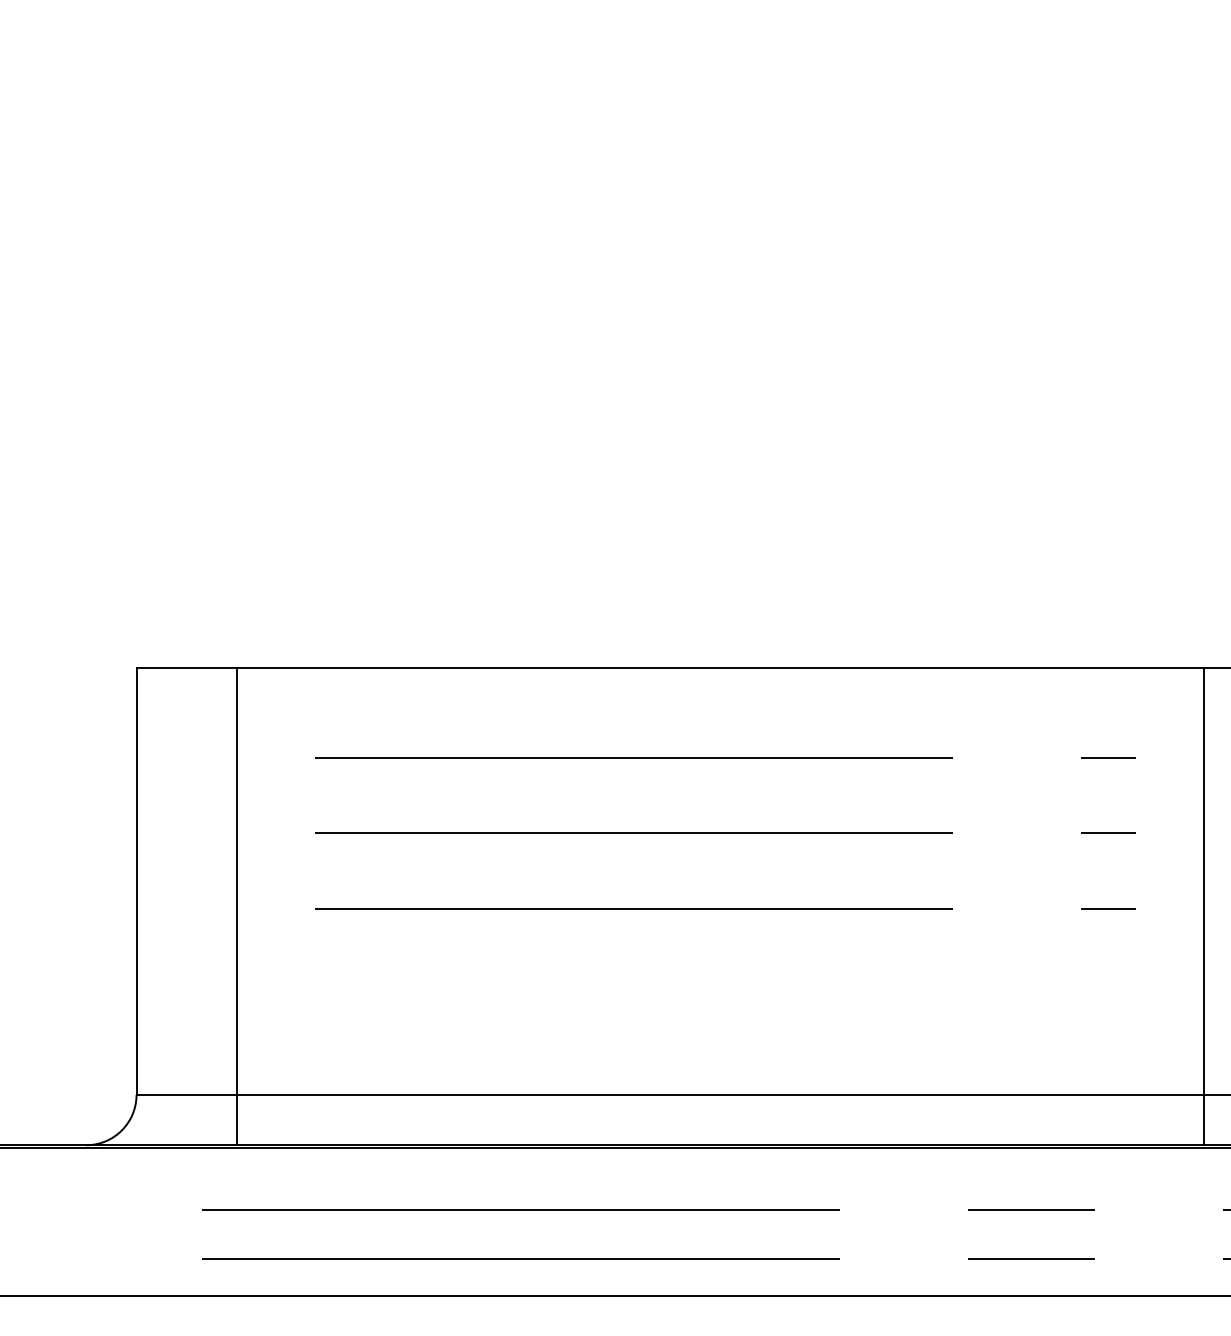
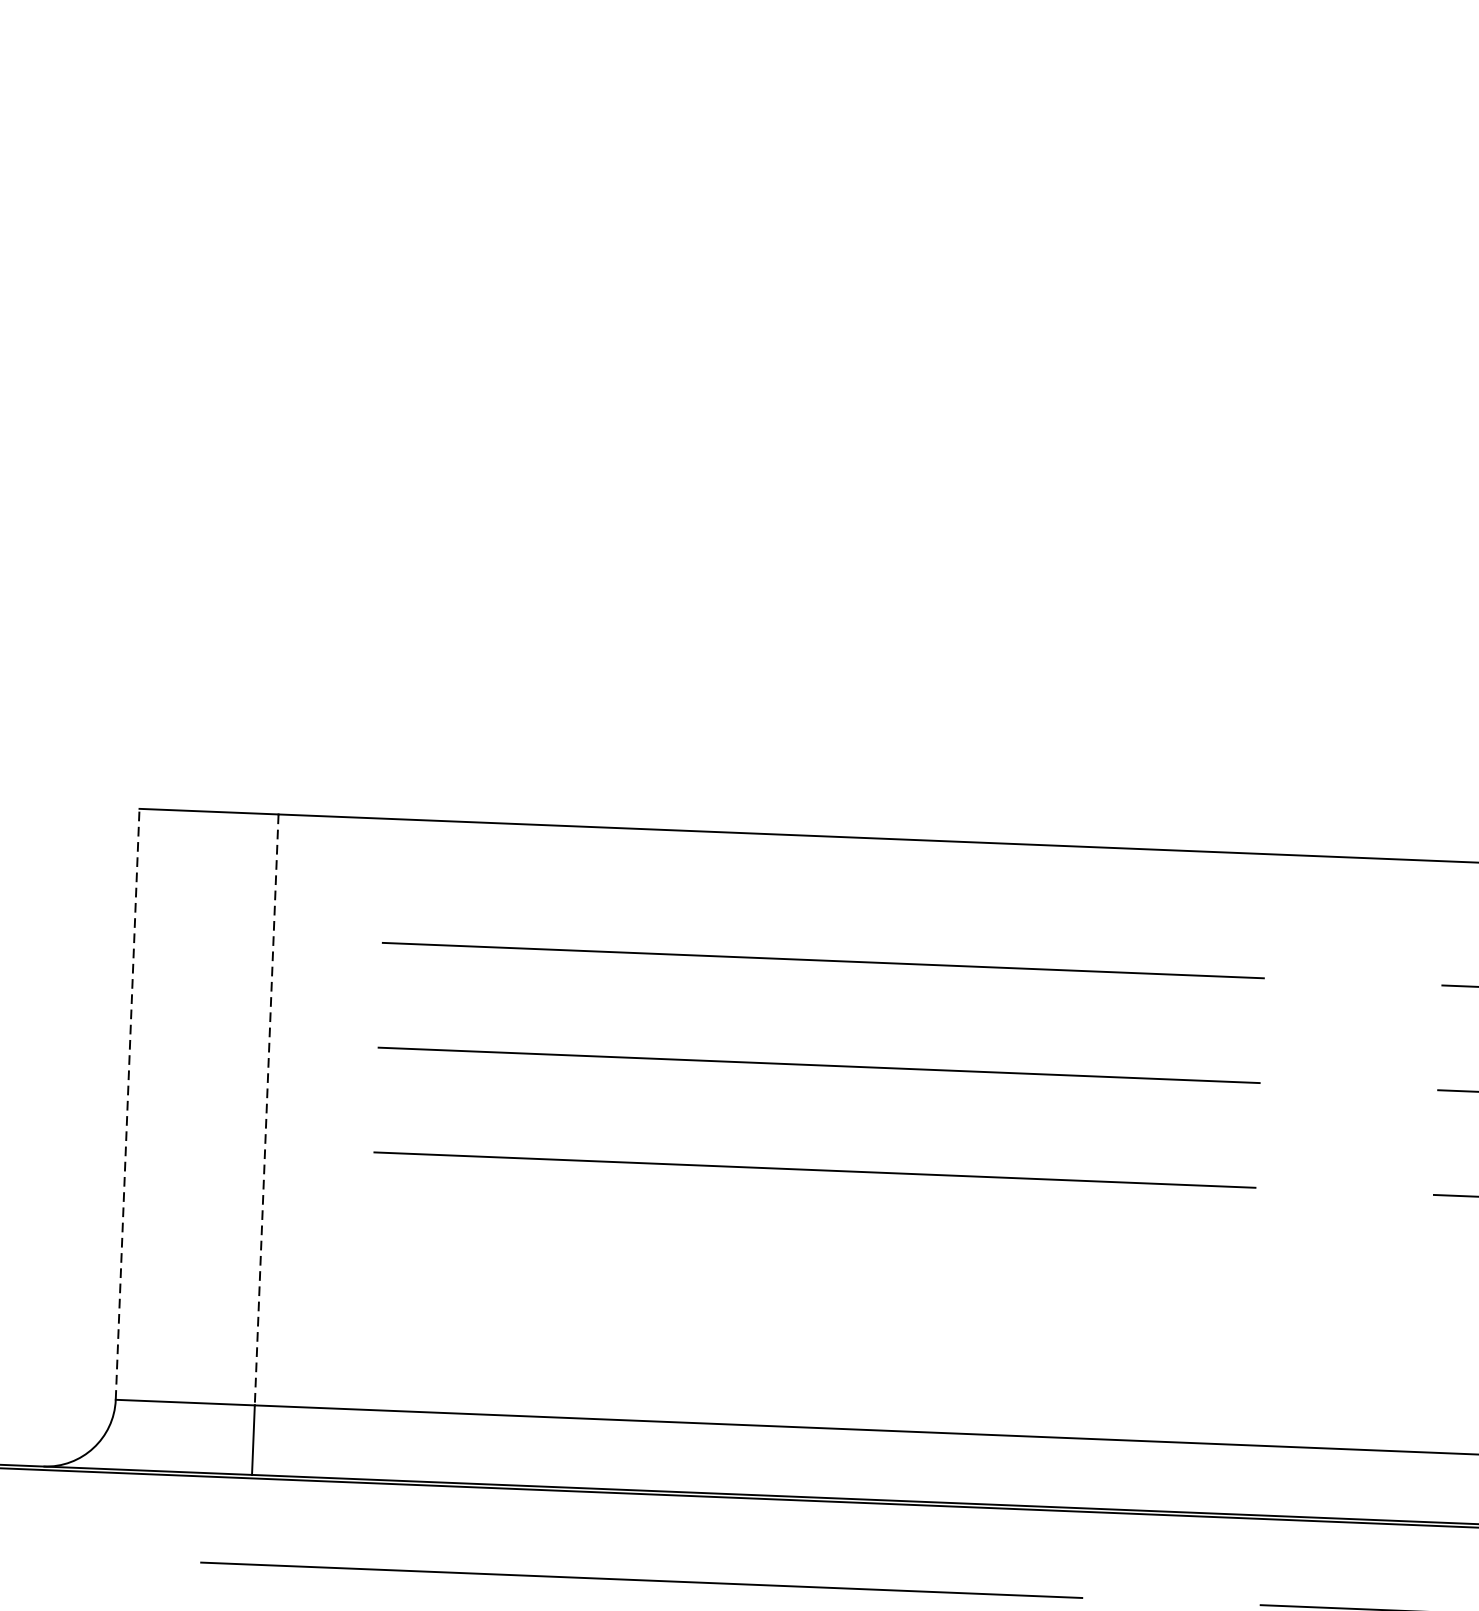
line: (136, 881) -> (127, 1104), solid -> dashed
line: (237, 882) -> (267, 1111), solid -> dashed

